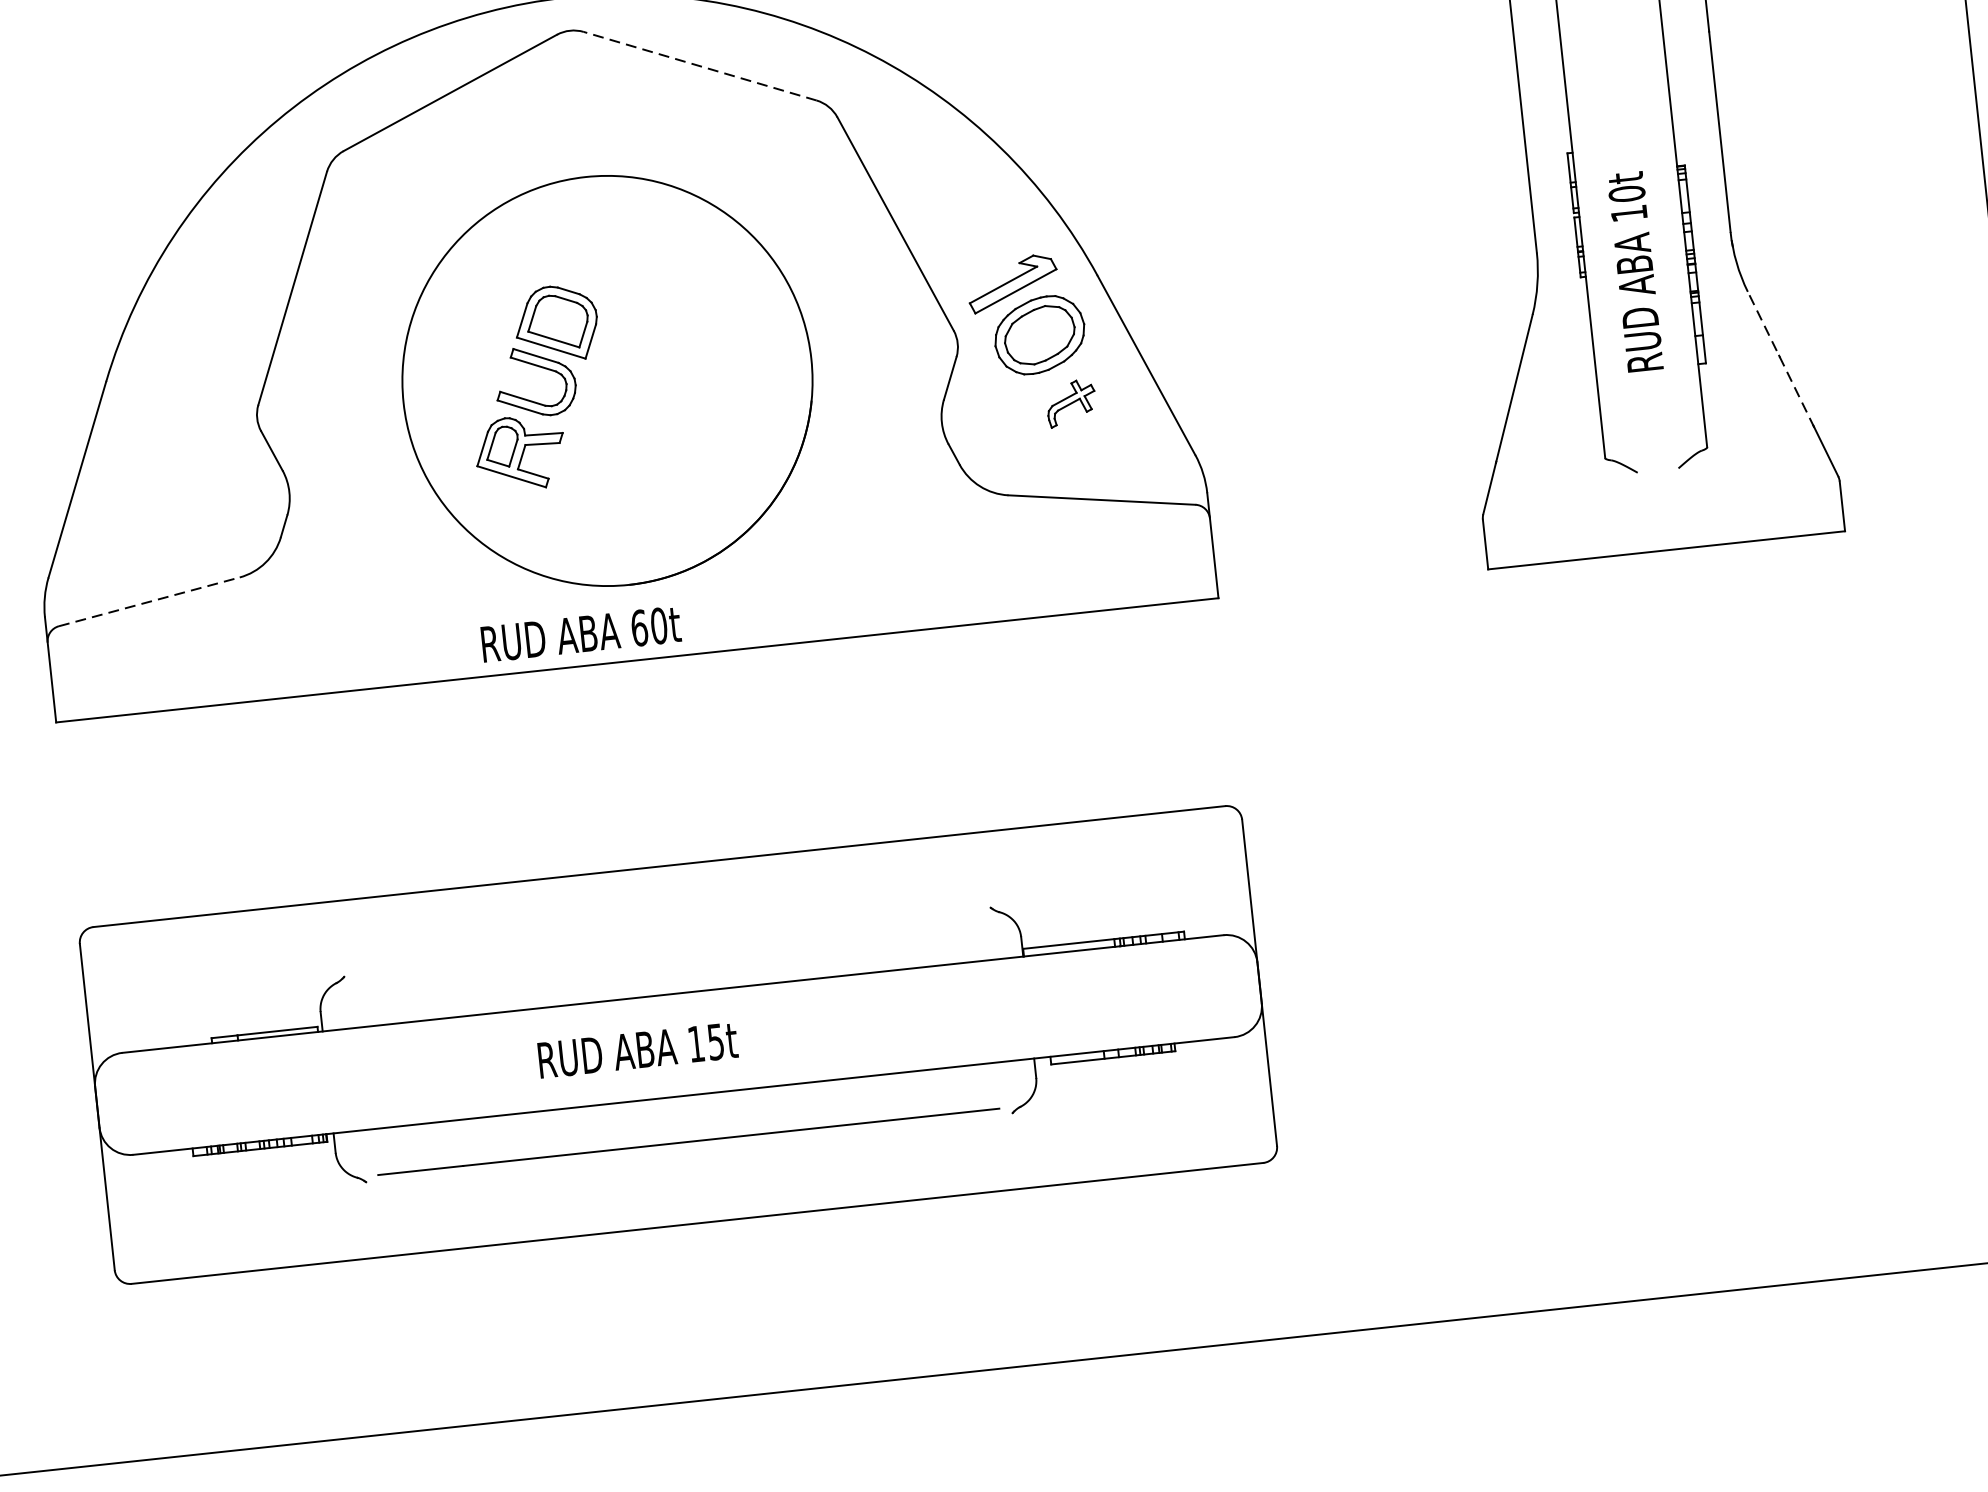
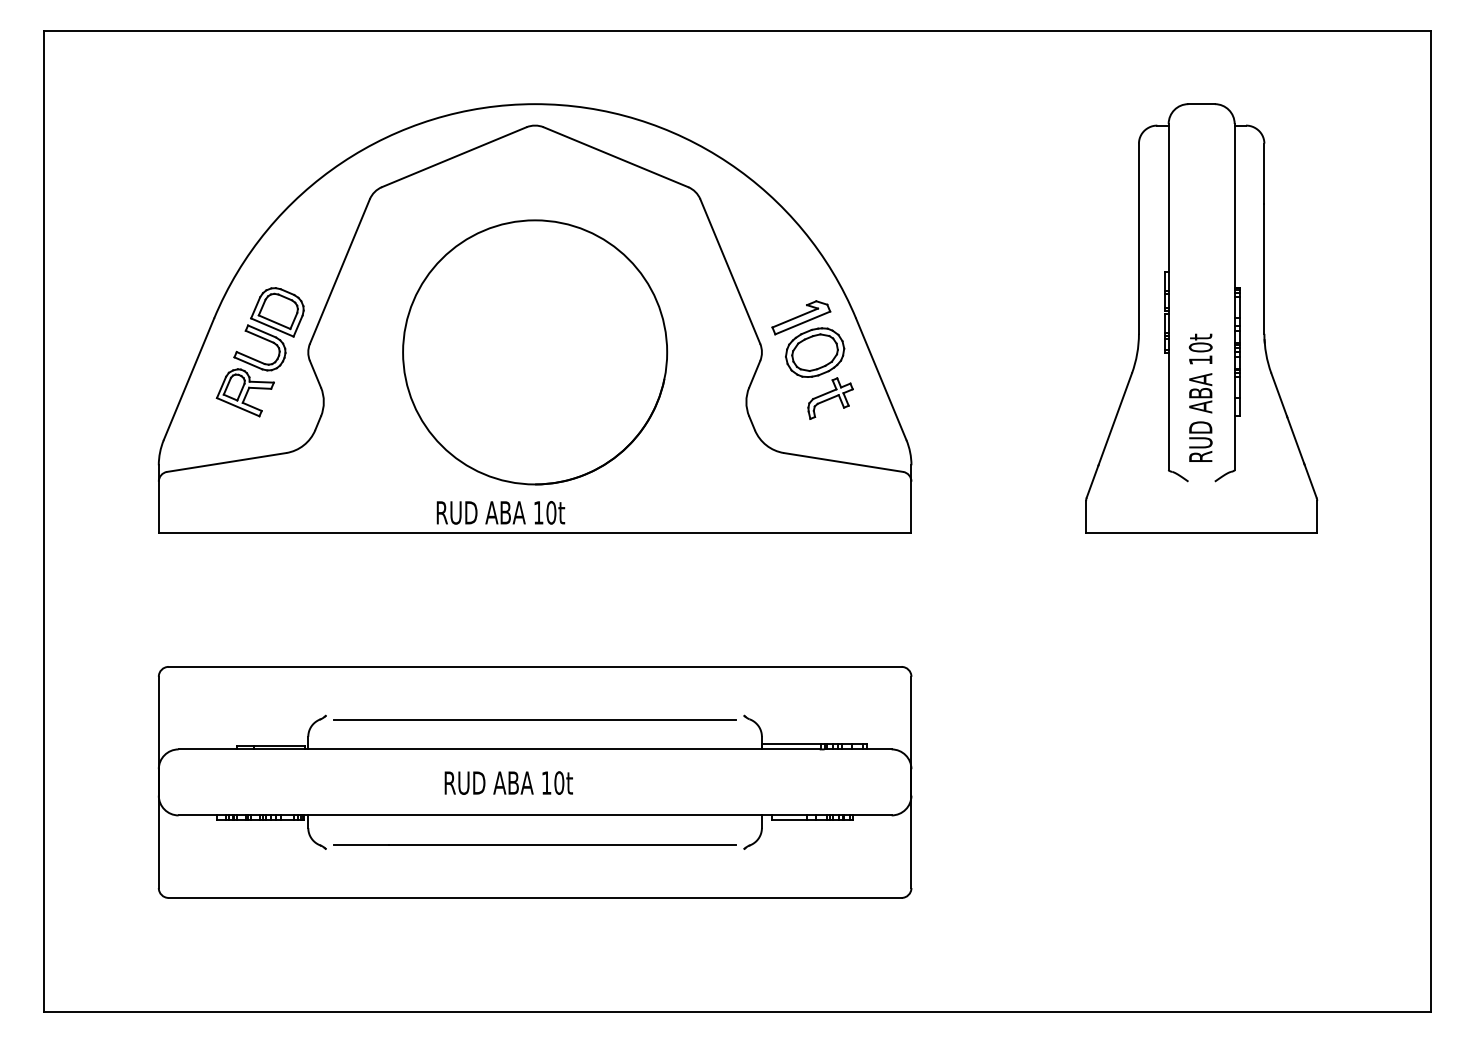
line: (699, 66) -> (615, 157), dashed -> solid
text: (1634, 271) -> (1200, 397), moved
line: (1781, 360) -> (1288, 419), dashed -> solid
part: (532, 400) -> (256, 359), moved
part: (1071, 403) -> (830, 398), size x1.43
line: (150, 601) -> (227, 462), dashed -> solid
text: (639, 627) -> (538, 512), 60t -> 10t
line: (668, 947) -> (535, 719), added
text: (716, 1041) -> (559, 782), 15t -> 10t

